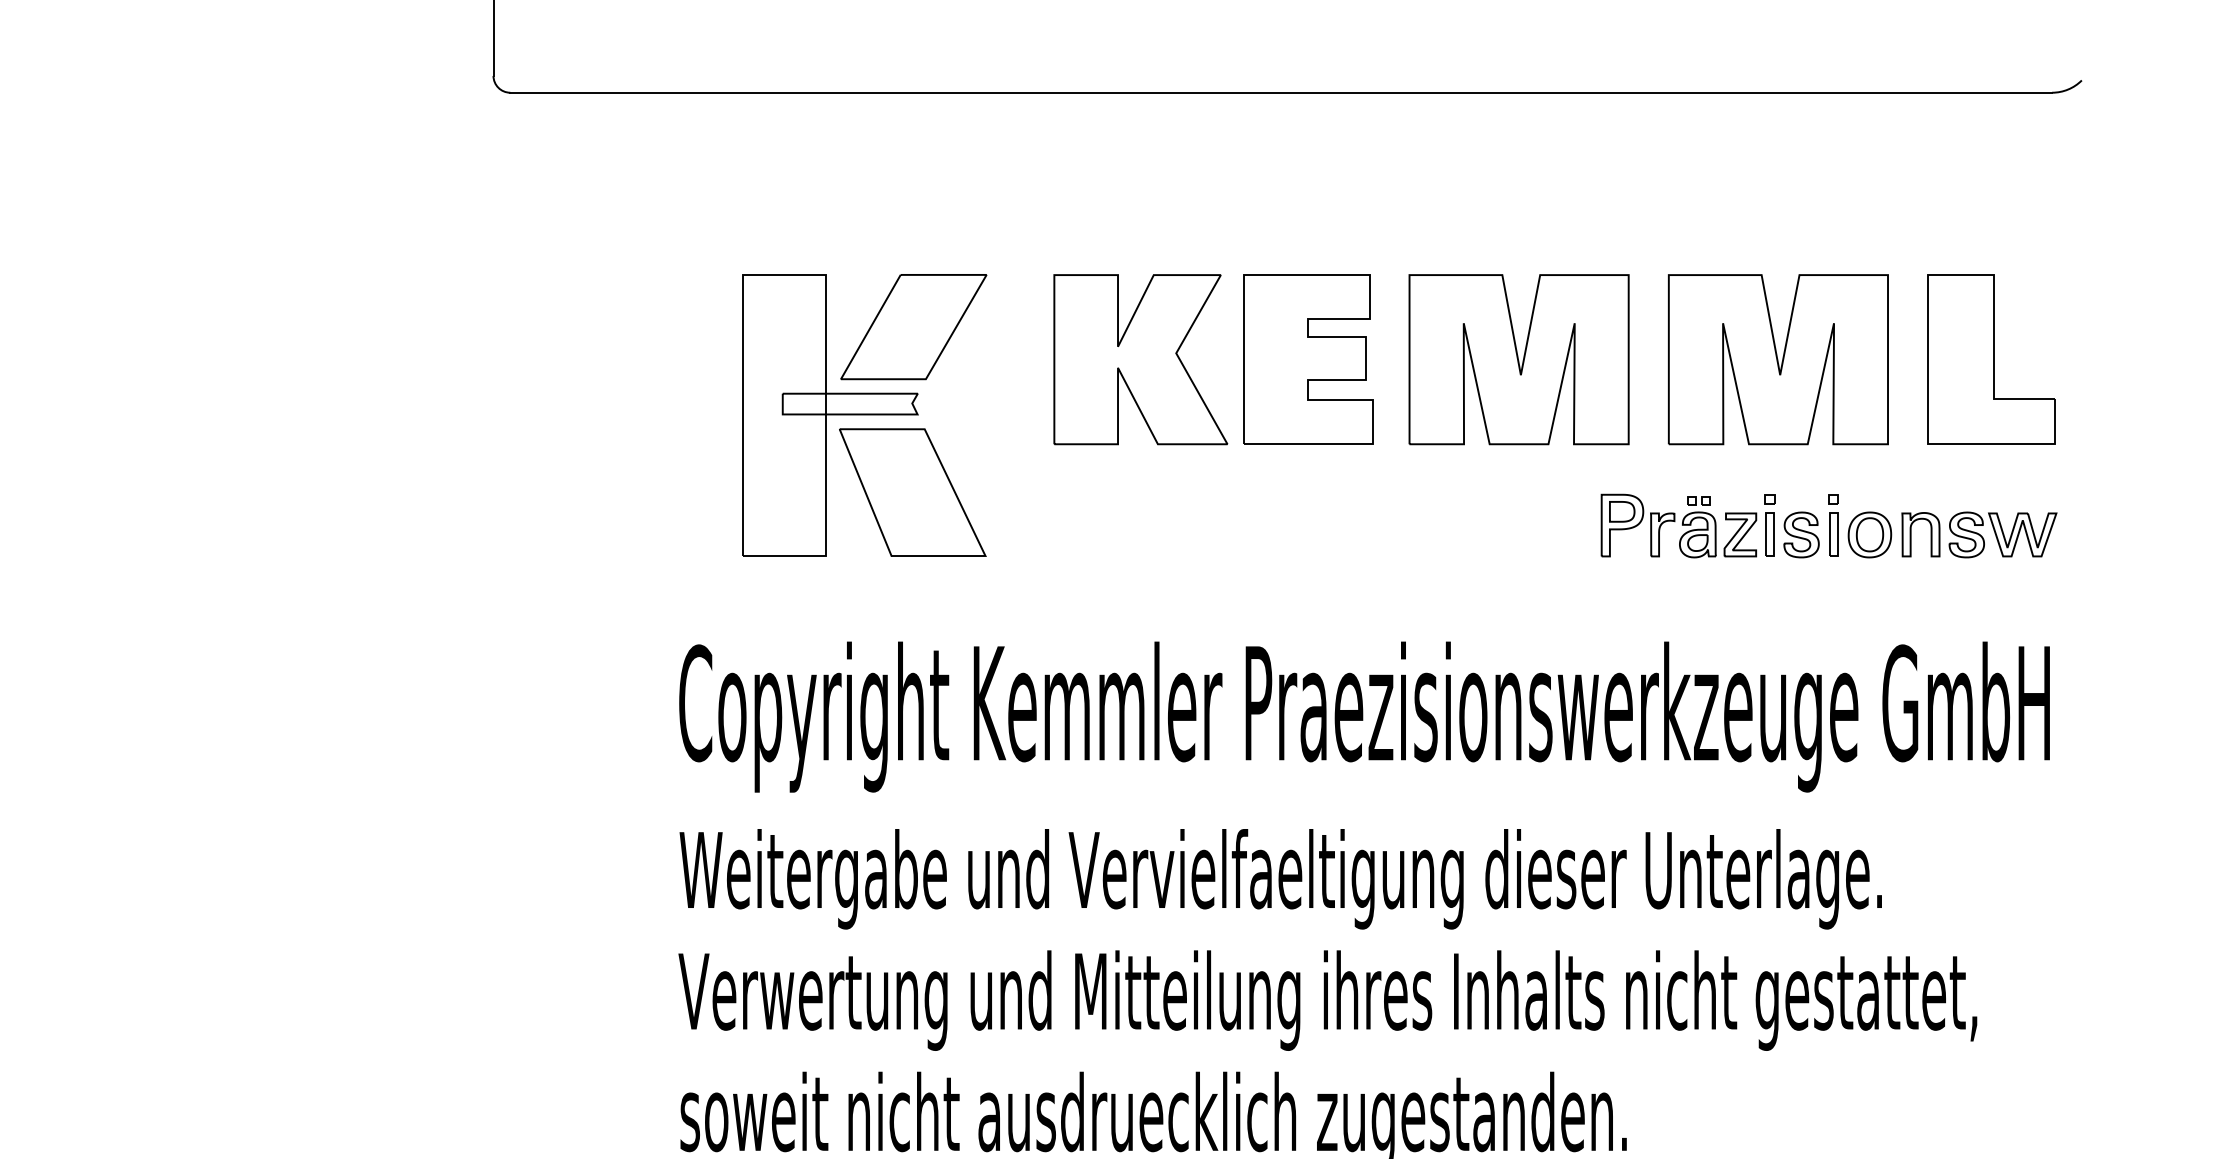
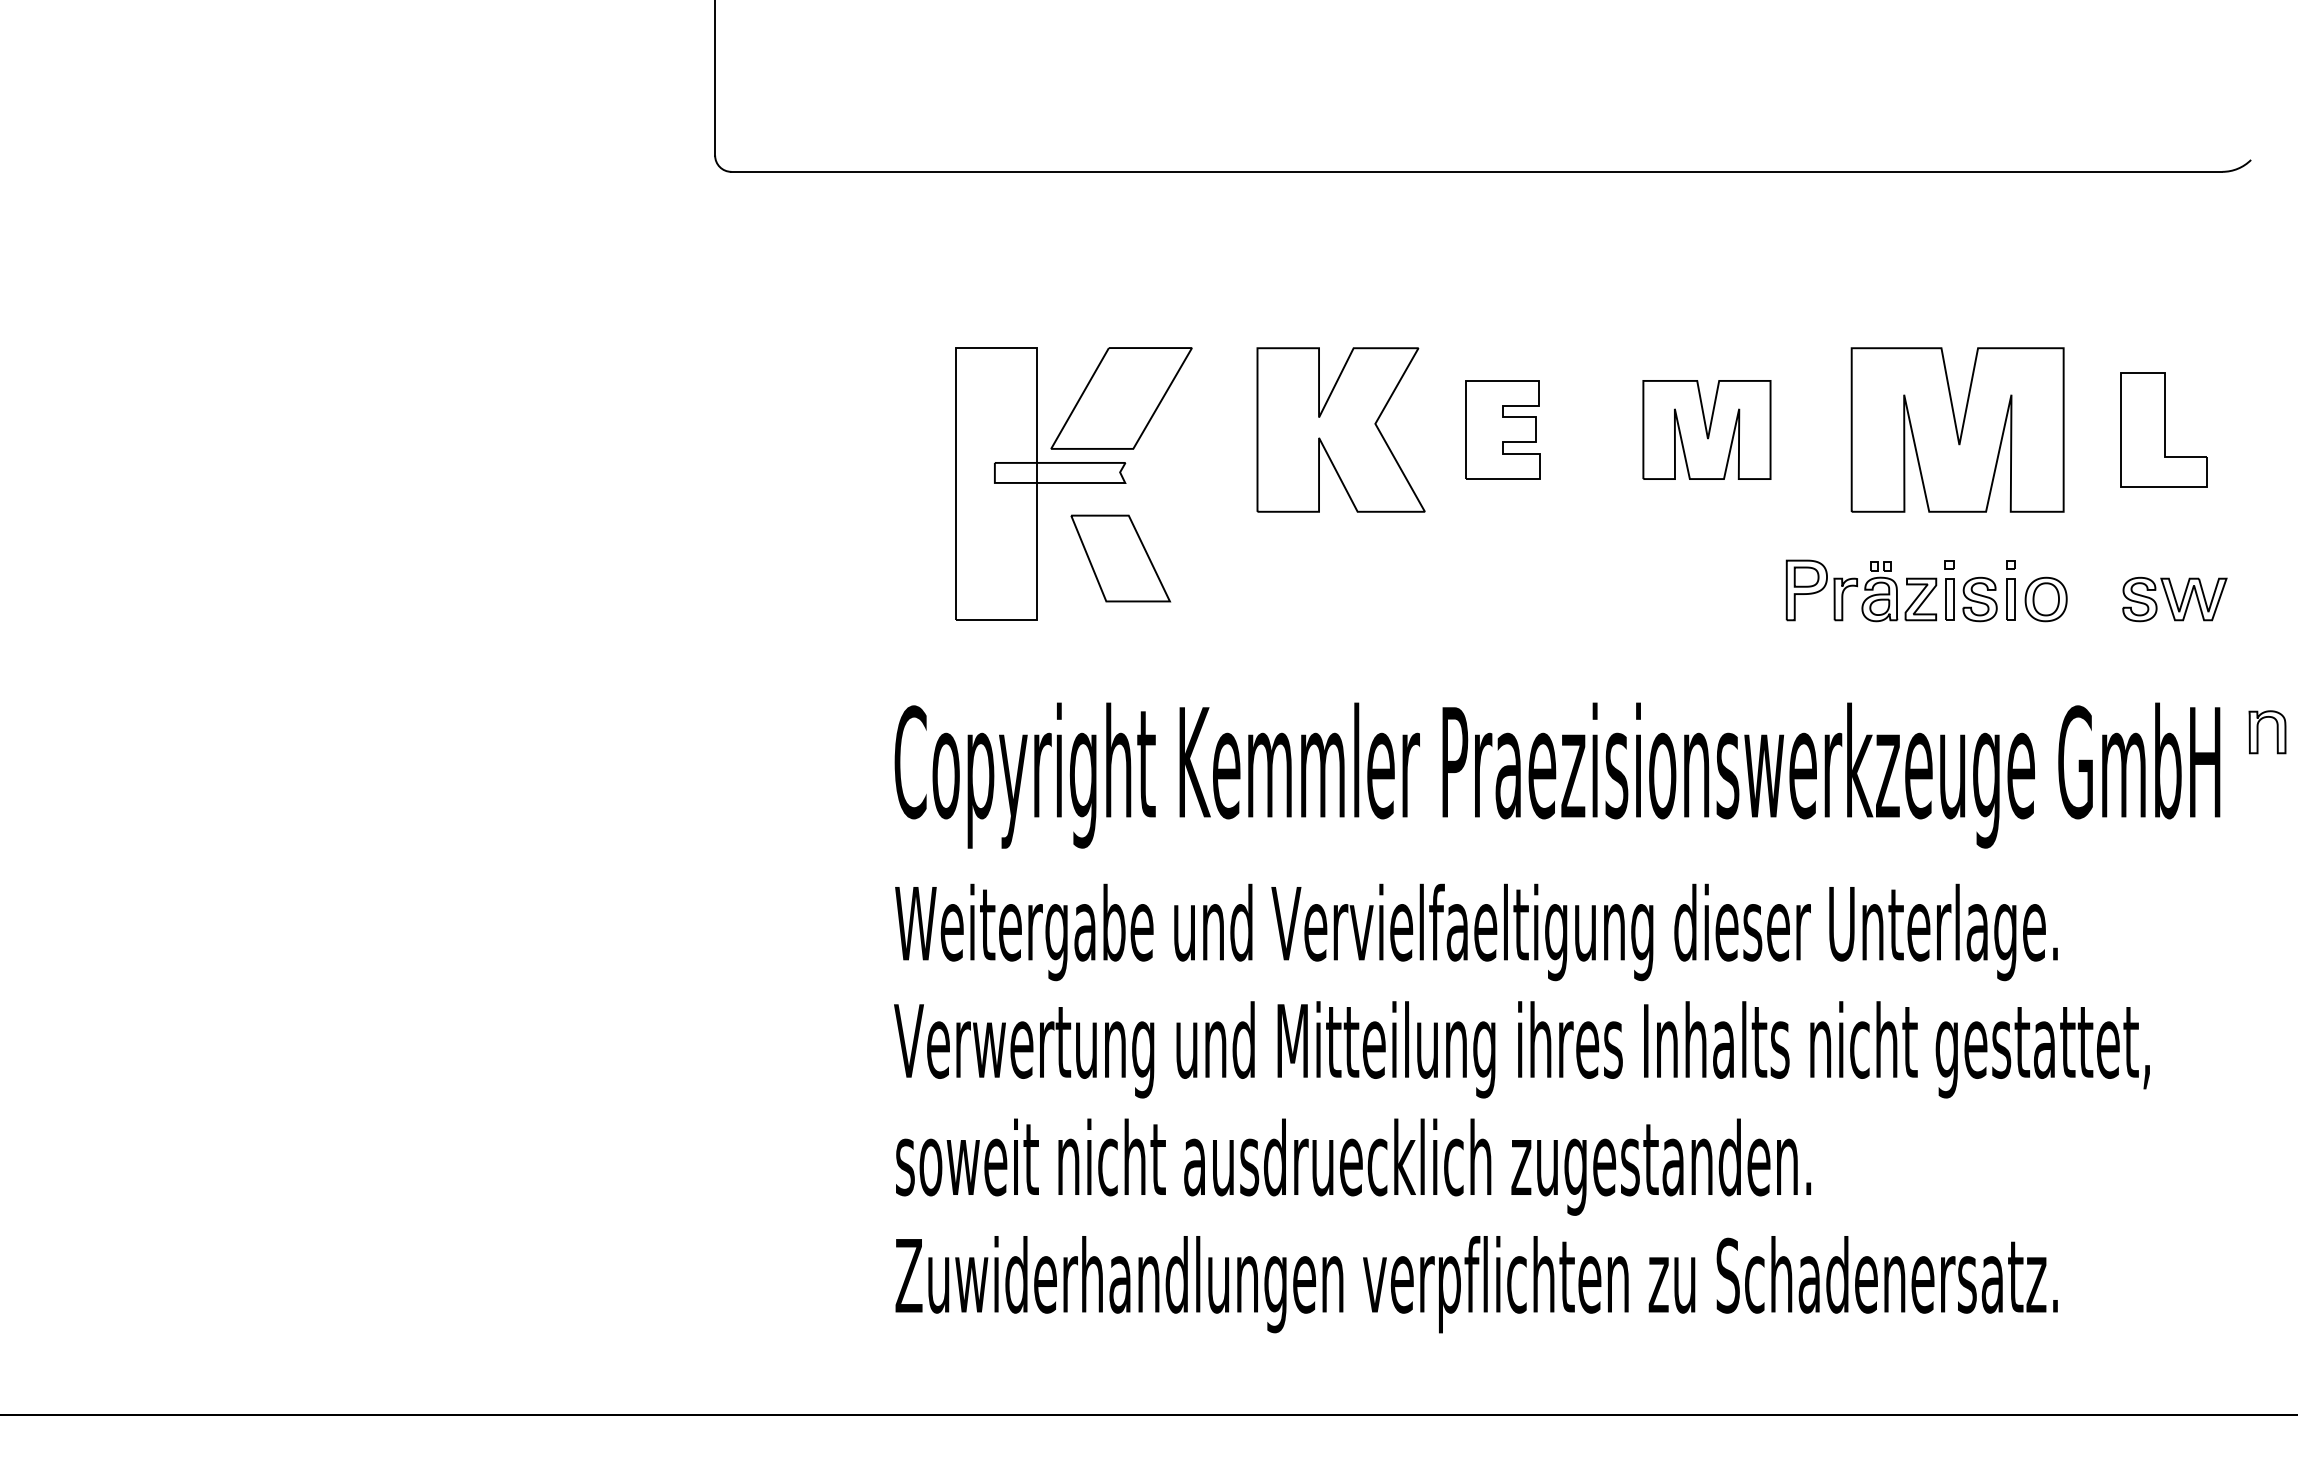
part: (1307, 359) -> (1502, 429), size x0.6
part: (1518, 359) -> (1706, 429), size x0.6
part: (1991, 359) -> (2163, 429), size x0.7
part: (912, 492) -> (1120, 558), size x0.7
part: (1911, 534) -> (2258, 732), moved

